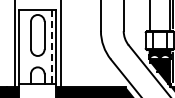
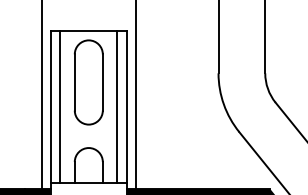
line: (23, 47) -> (59, 107), added
line: (51, 47) -> (116, 107), dashed -> solid

